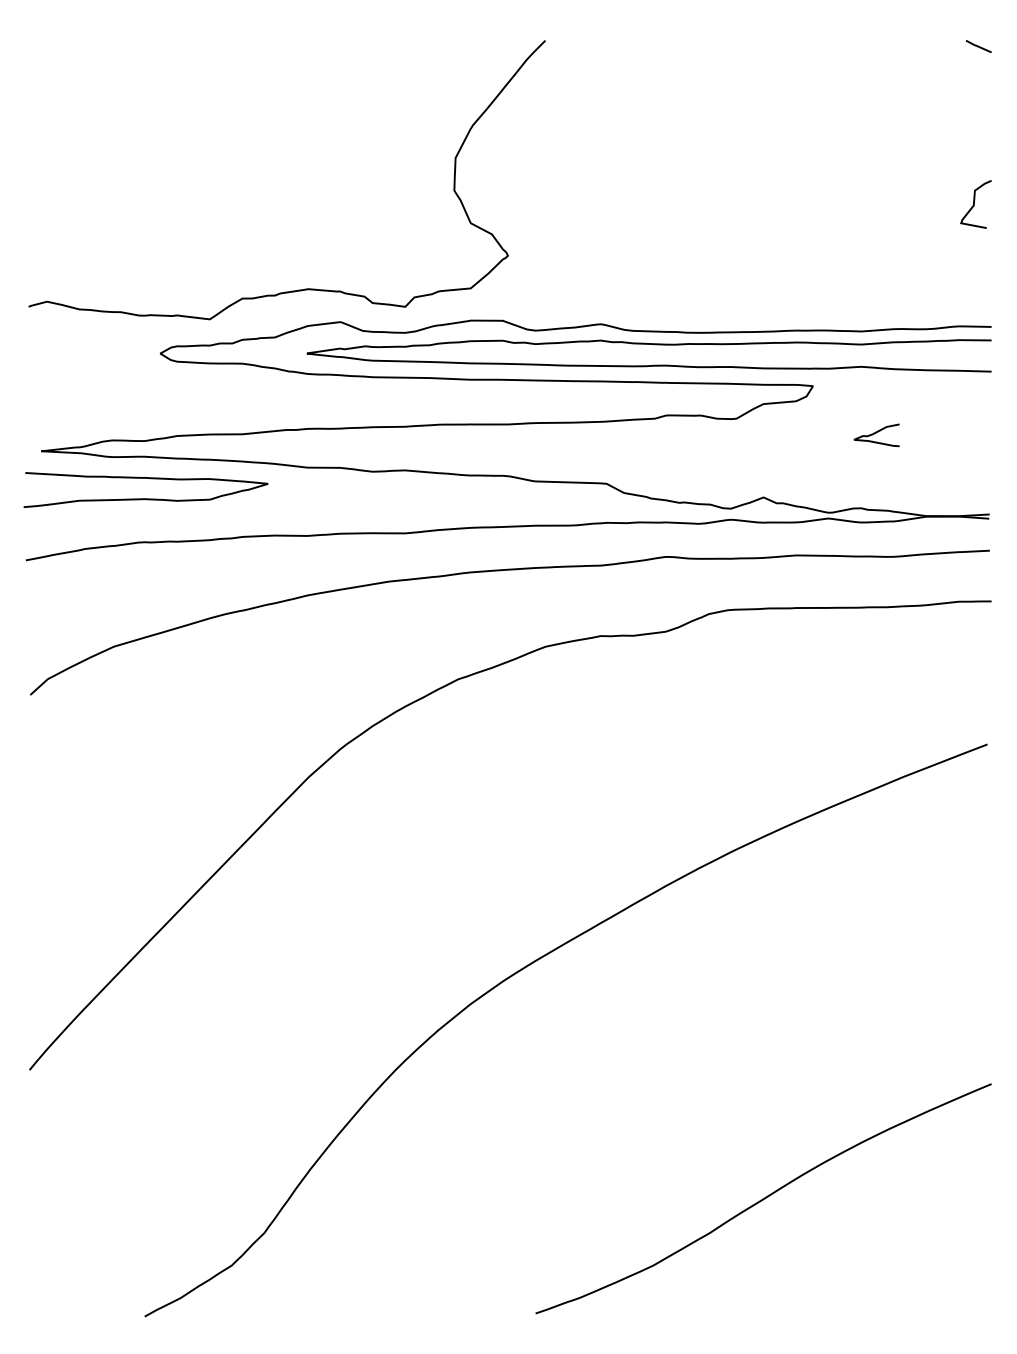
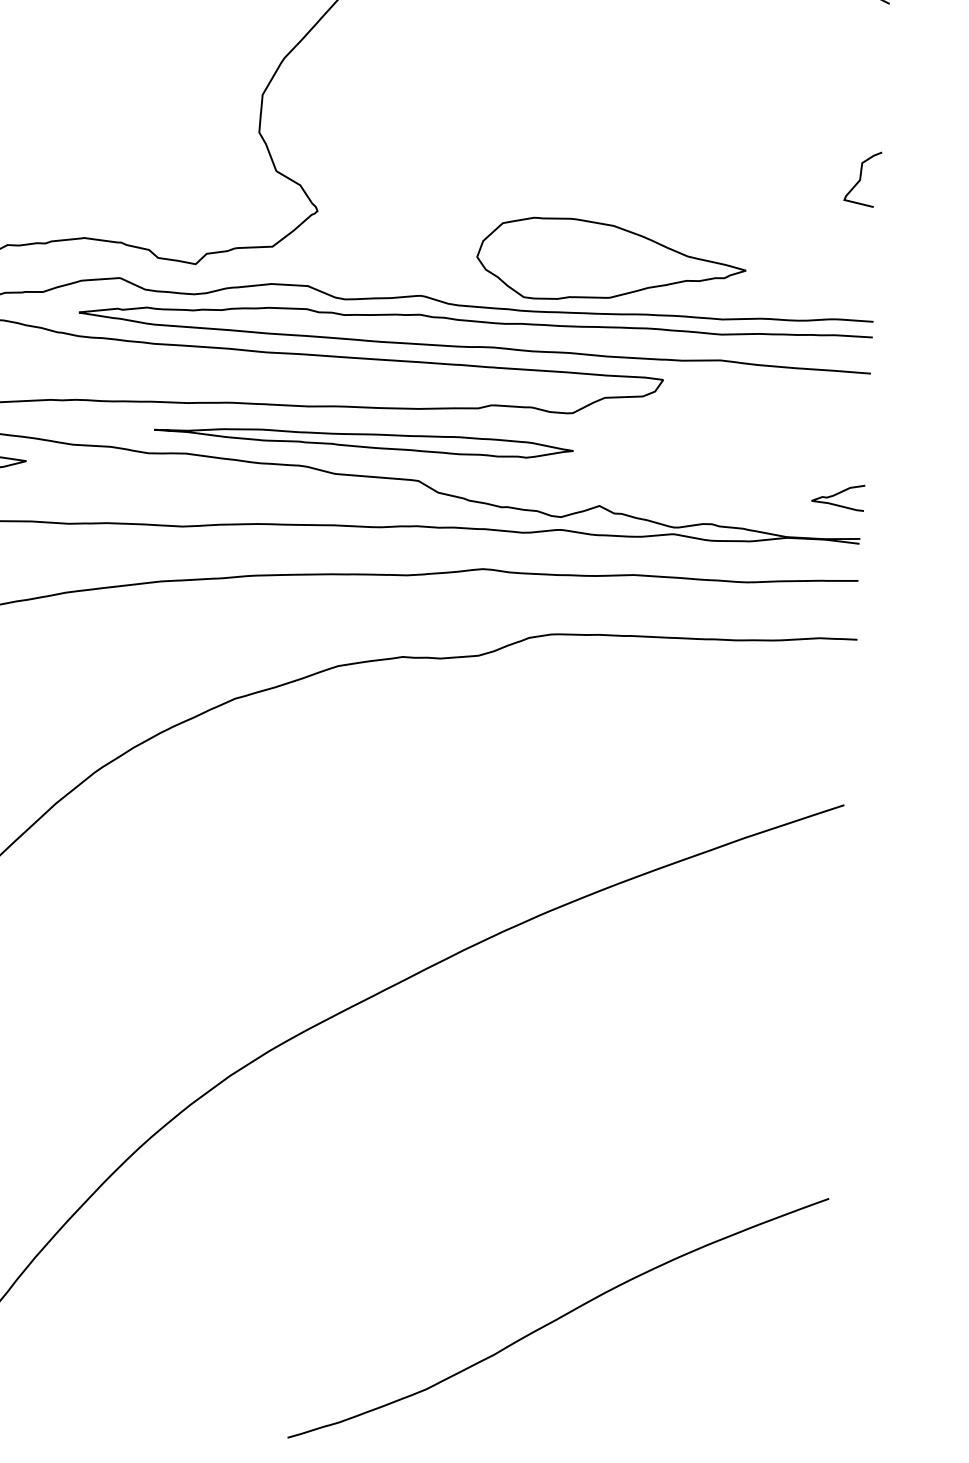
part: (762, 286) -> (610, 261), added
curve: (876, 433) -> (837, 494), moved
part: (557, 451) -> (363, 440), added

